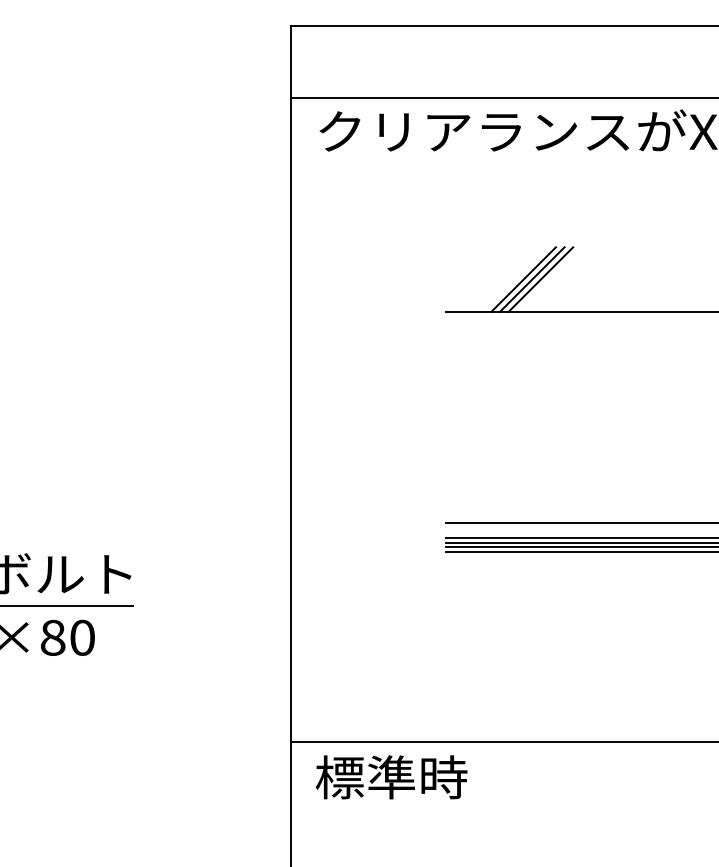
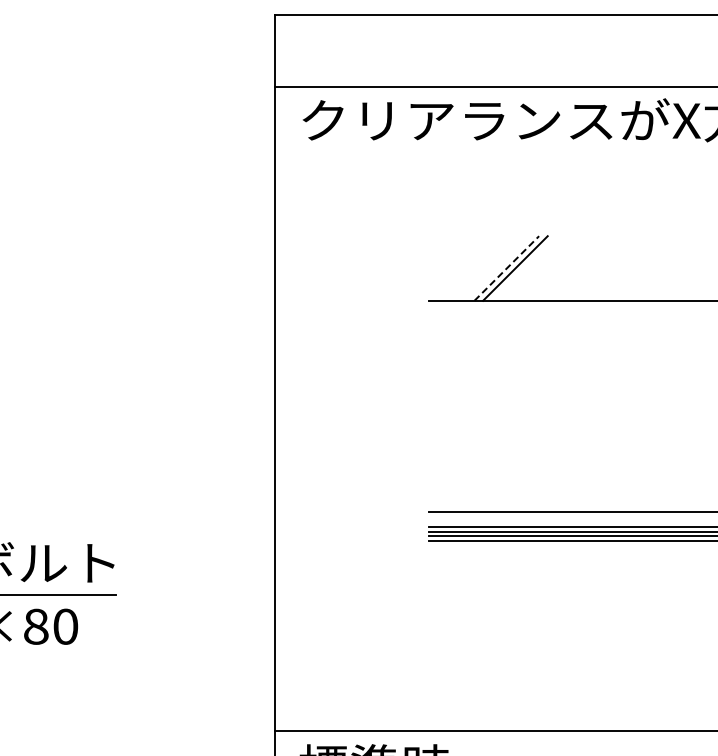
line: (523, 279) -> (506, 268), solid -> dashed
line: (540, 279) -> (523, 268), removed

